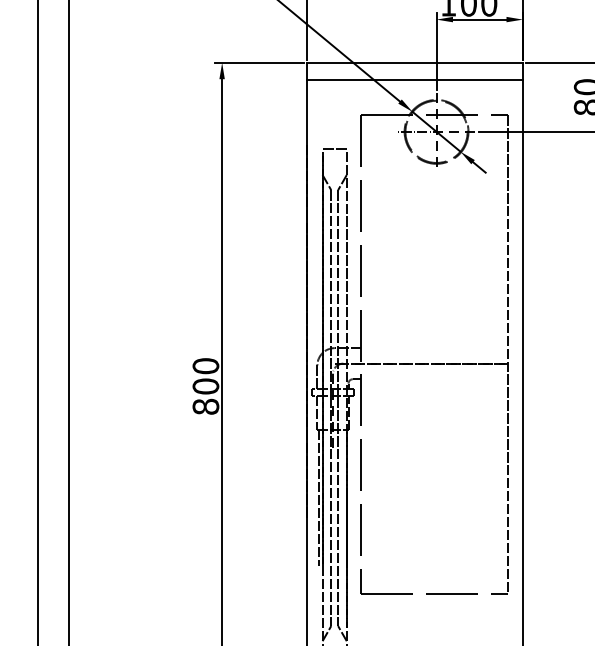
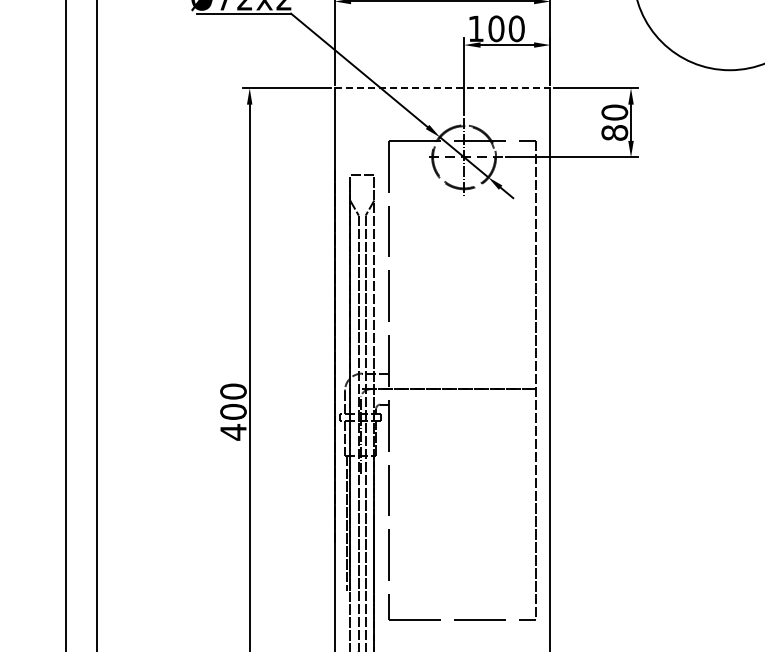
line: (414, 63) -> (442, 88), solid -> dashed
line: (414, 80) -> (442, 105), removed
text: (205, 407) -> (233, 432), 800 -> 400

